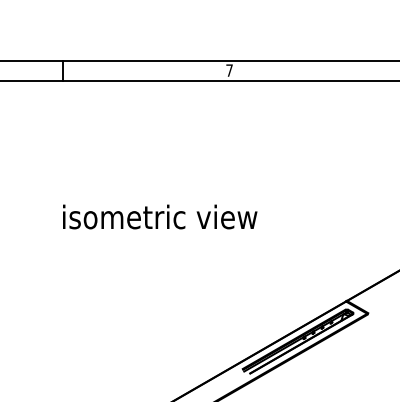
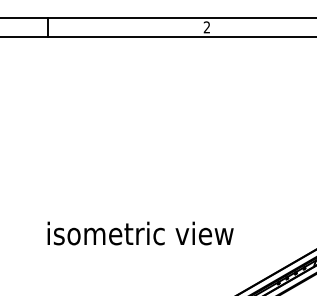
text: (229, 70) -> (206, 27), 7 -> 2
text: (160, 216) -> (140, 233), moved

